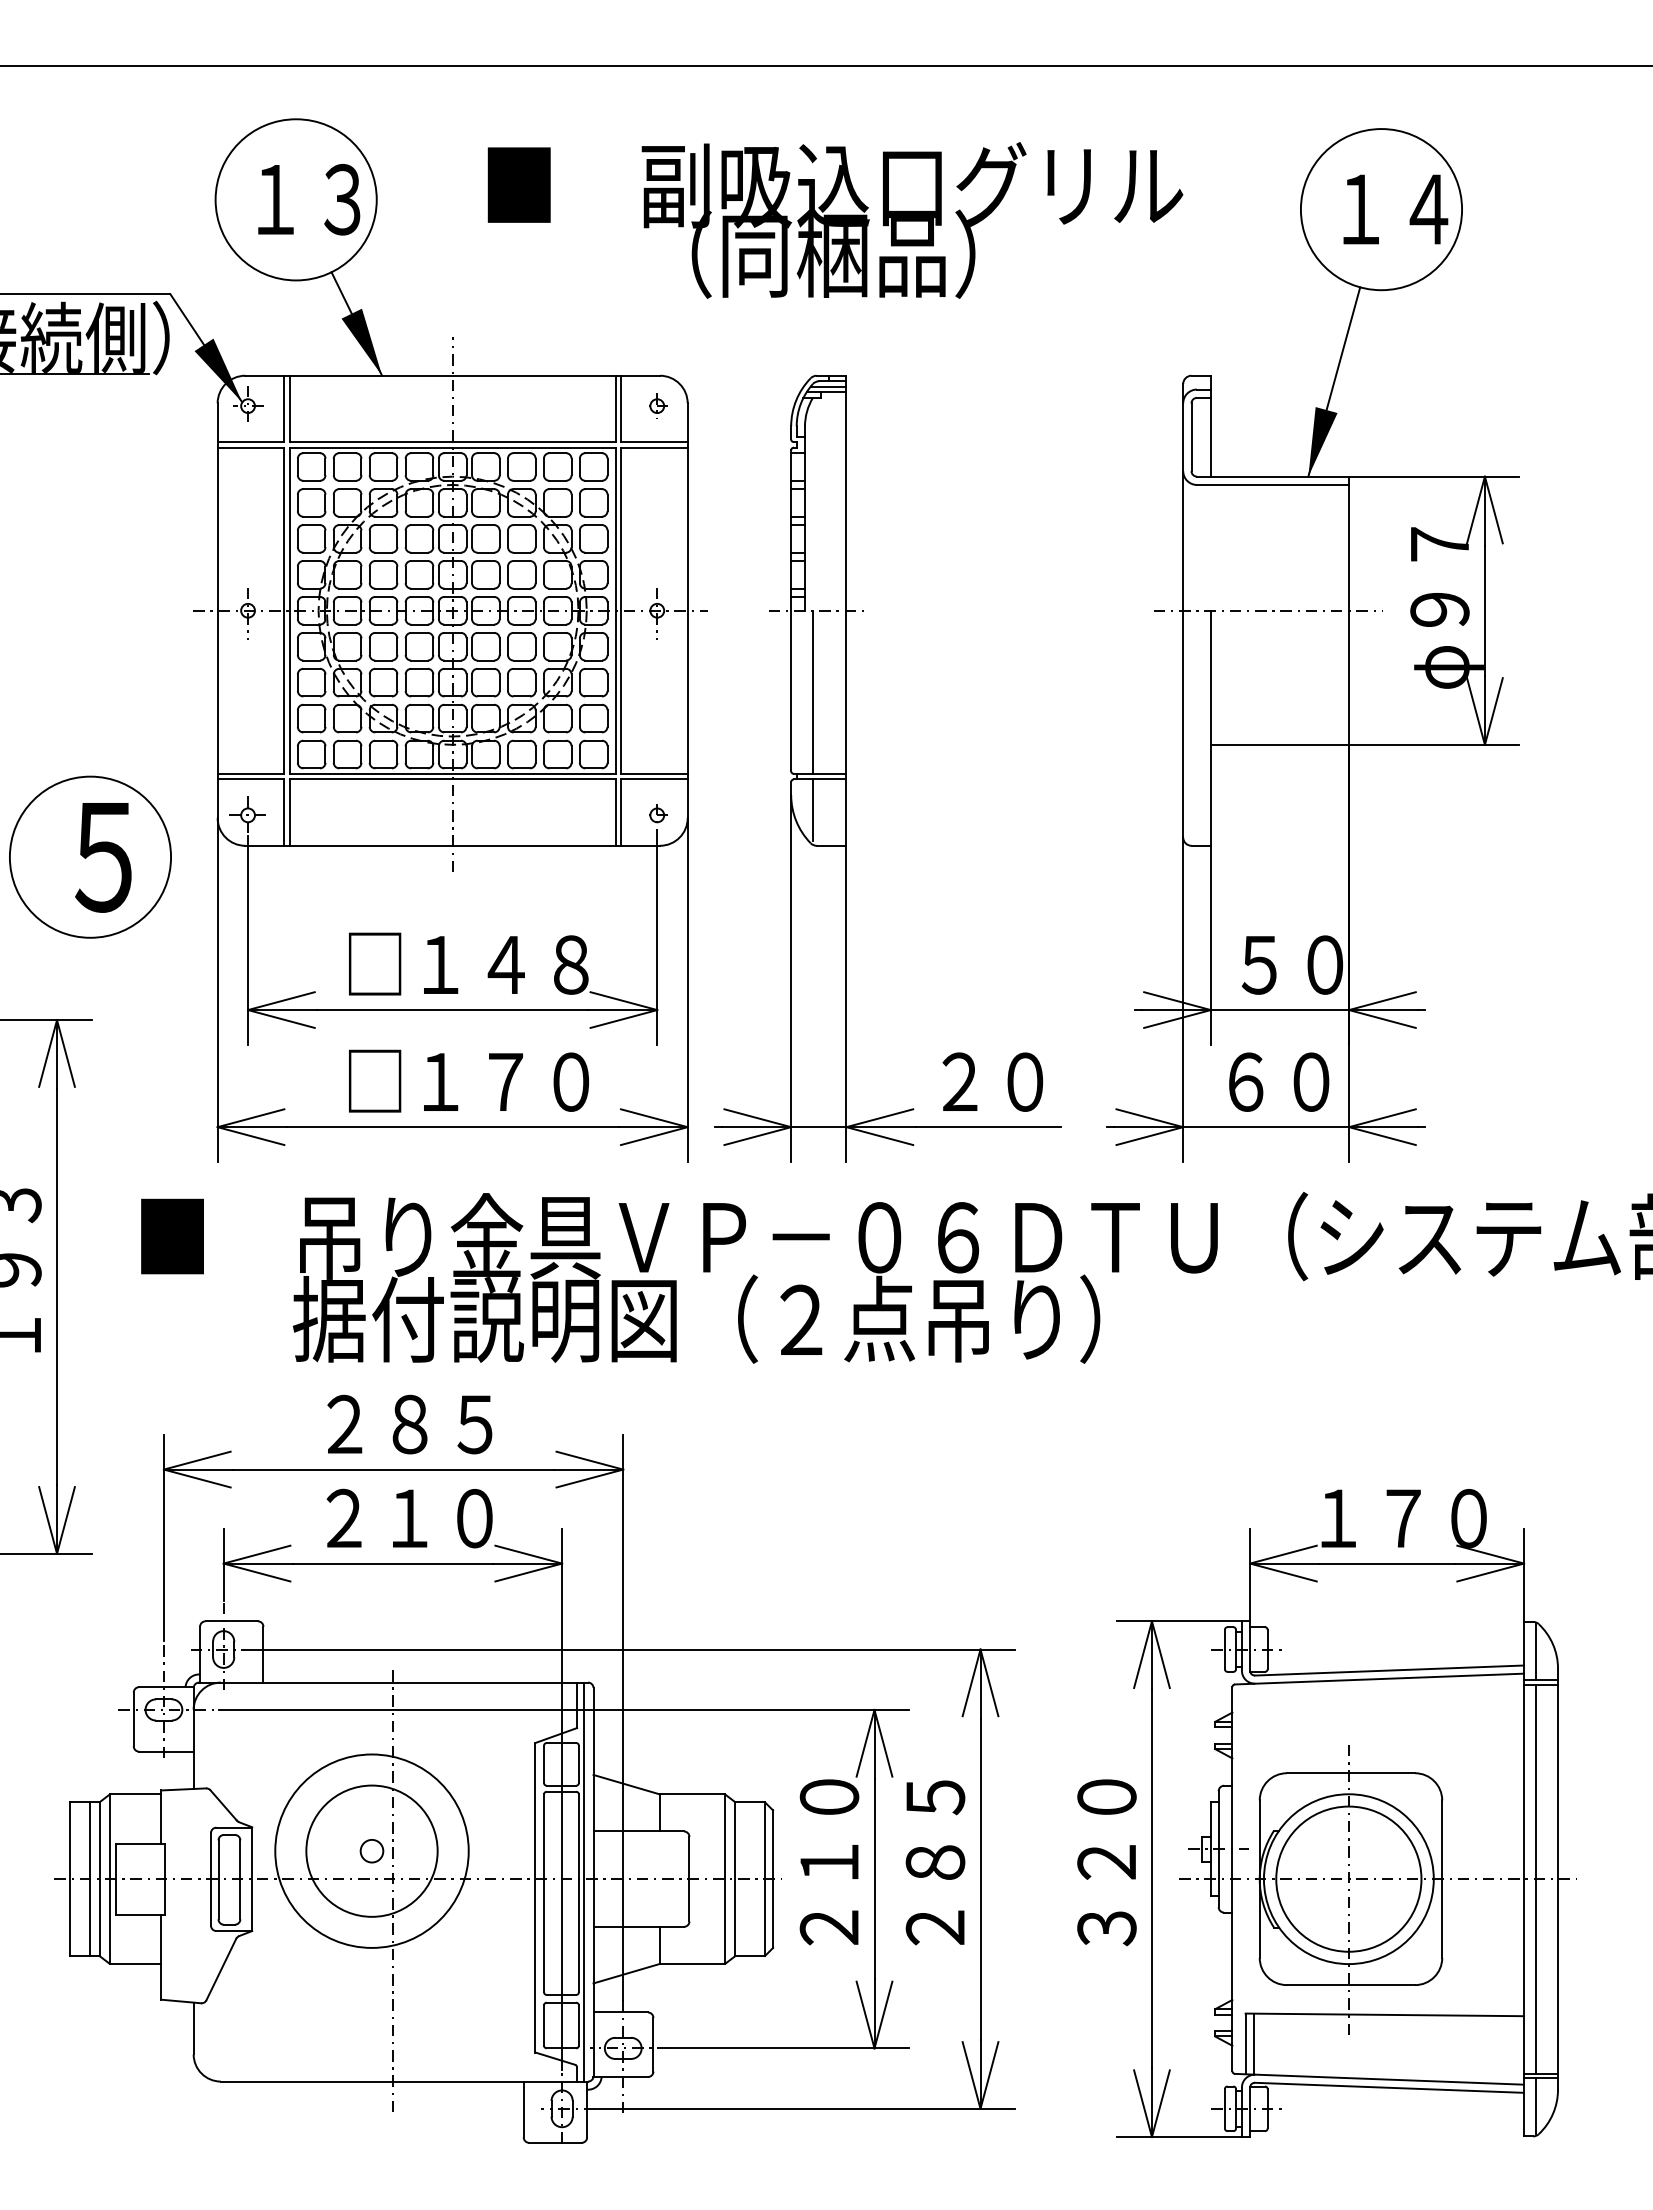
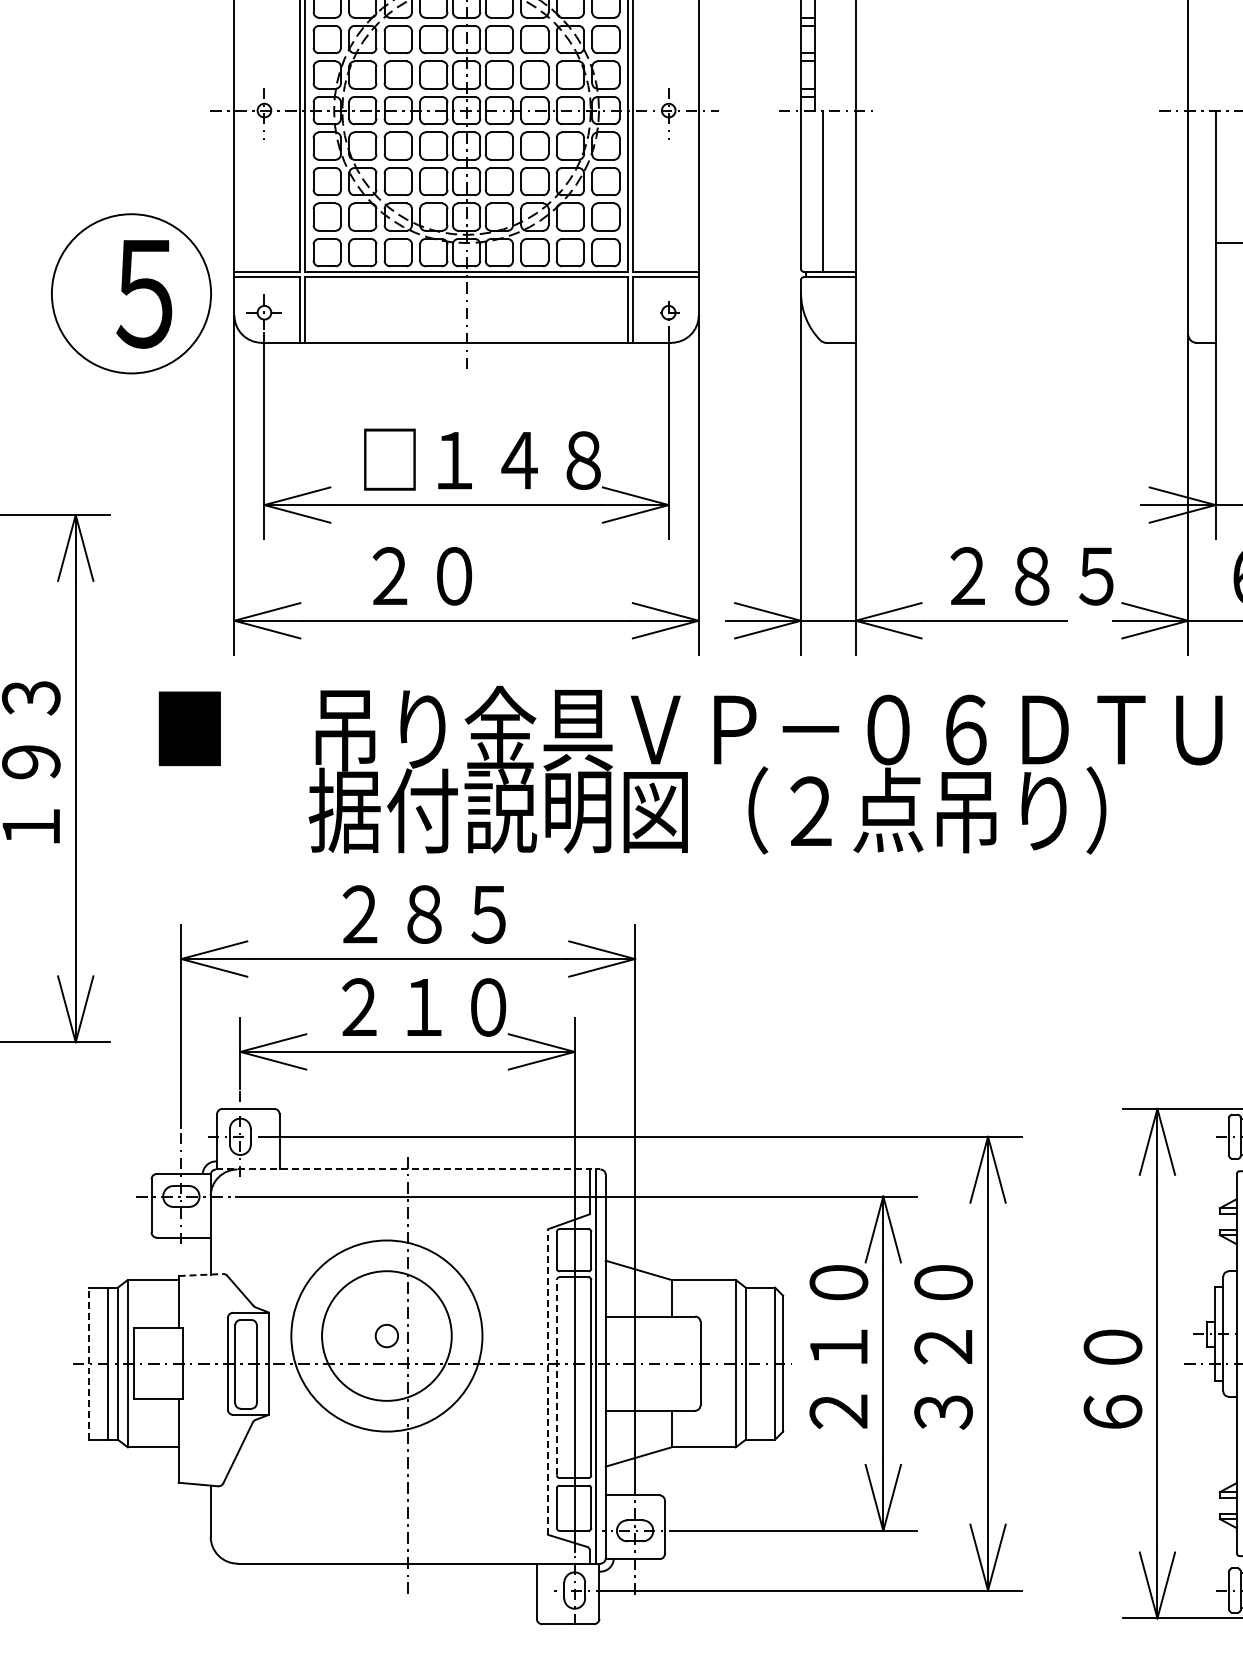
line: (813, 810) -> (823, 307), removed
part: (90, 856) -> (131, 293), moved
text: (469, 1080) -> (483, 574), □１７０ -> ２０
text: (1057, 1081) -> (1064, 575), ２０ -> ２８５
line: (393, 1682) -> (408, 1169), solid -> dashed
line: (184, 1789) -> (201, 1275), solid -> dashed
text: (935, 1862) -> (943, 1347), ２８５ -> ３２０
text: (1106, 1862) -> (1112, 1347), ３２０ -> ６０
line: (70, 1879) -> (89, 1363), solid -> dashed
line: (544, 1893) -> (557, 1377), solid -> dashed
line: (535, 1897) -> (548, 1381), solid -> dashed

